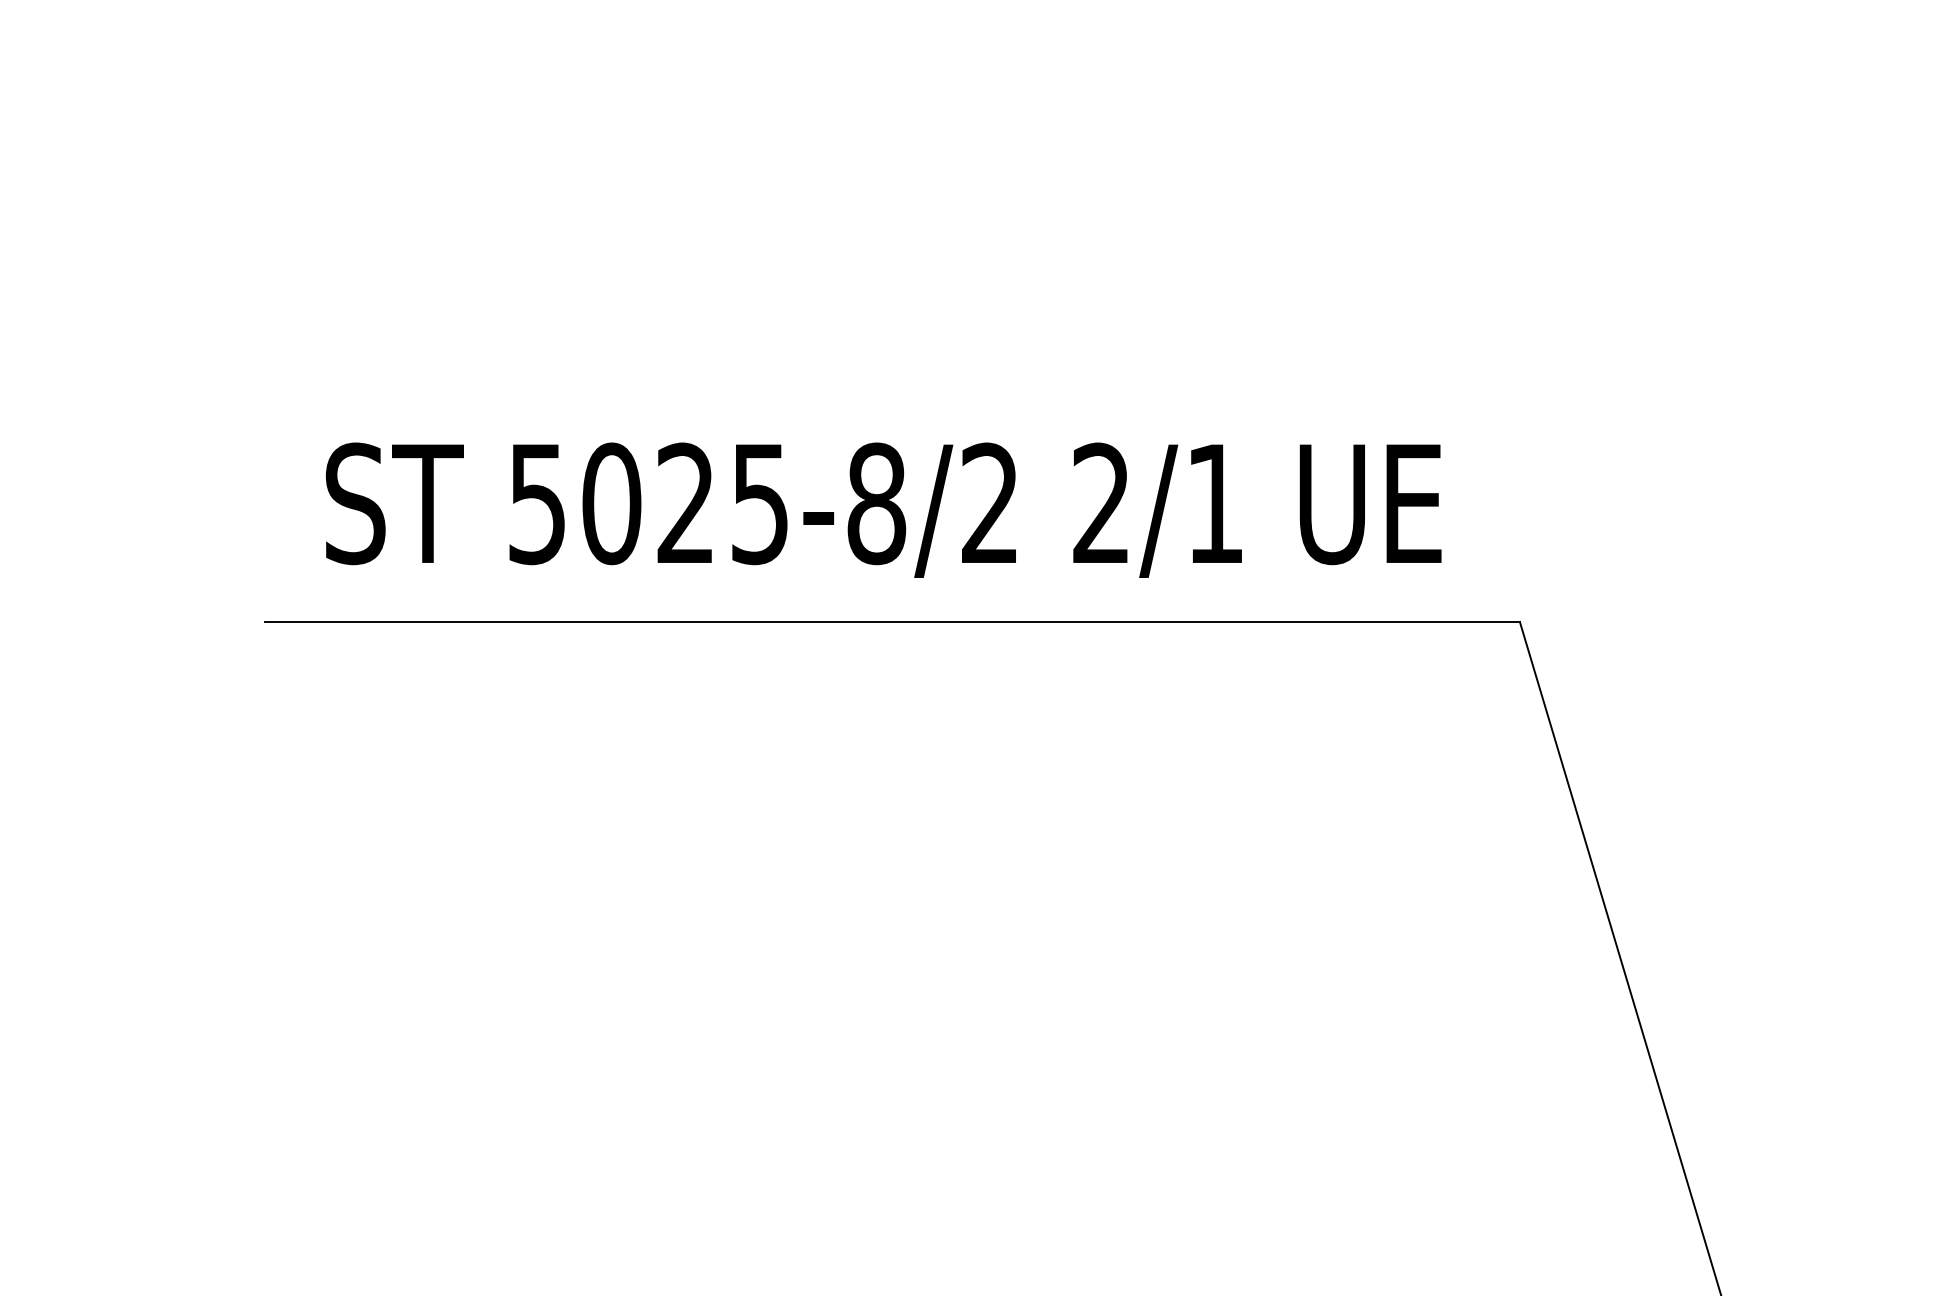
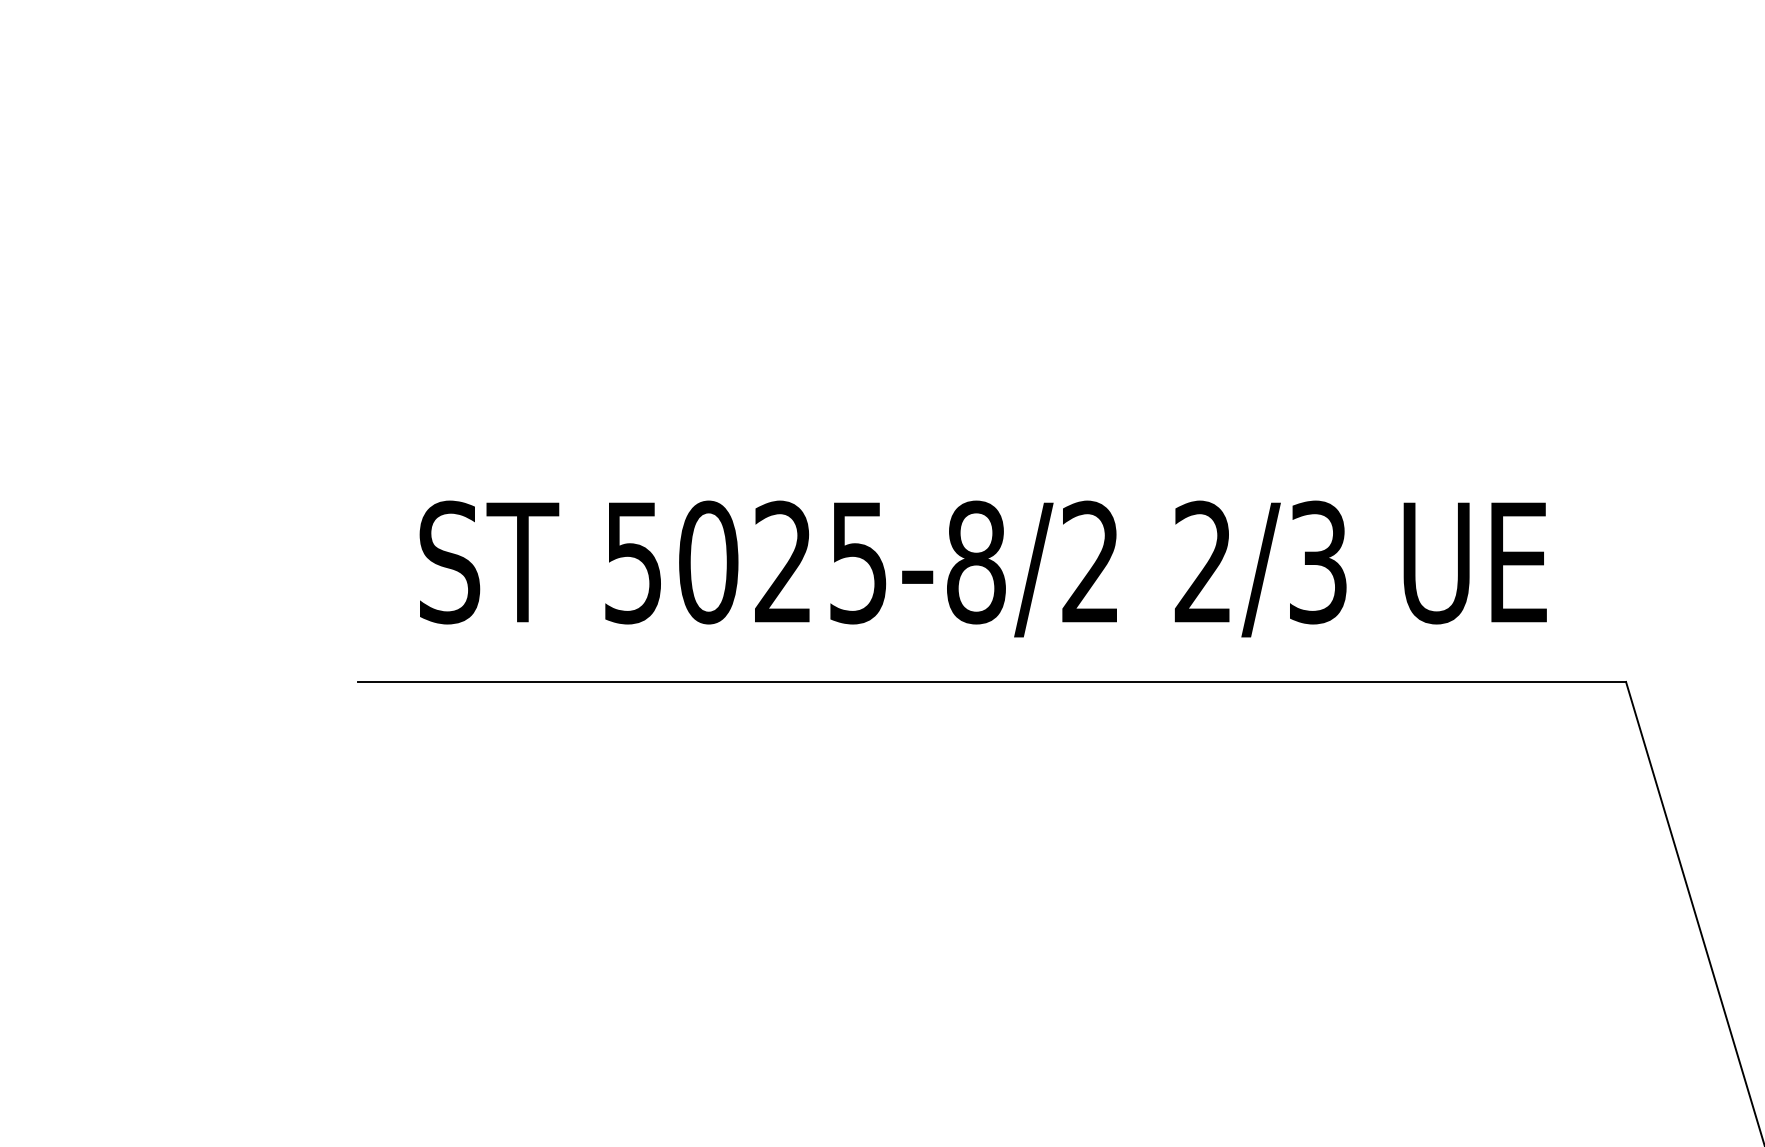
text: (1215, 503) -> (1318, 562), 2/1 -> 2/3

